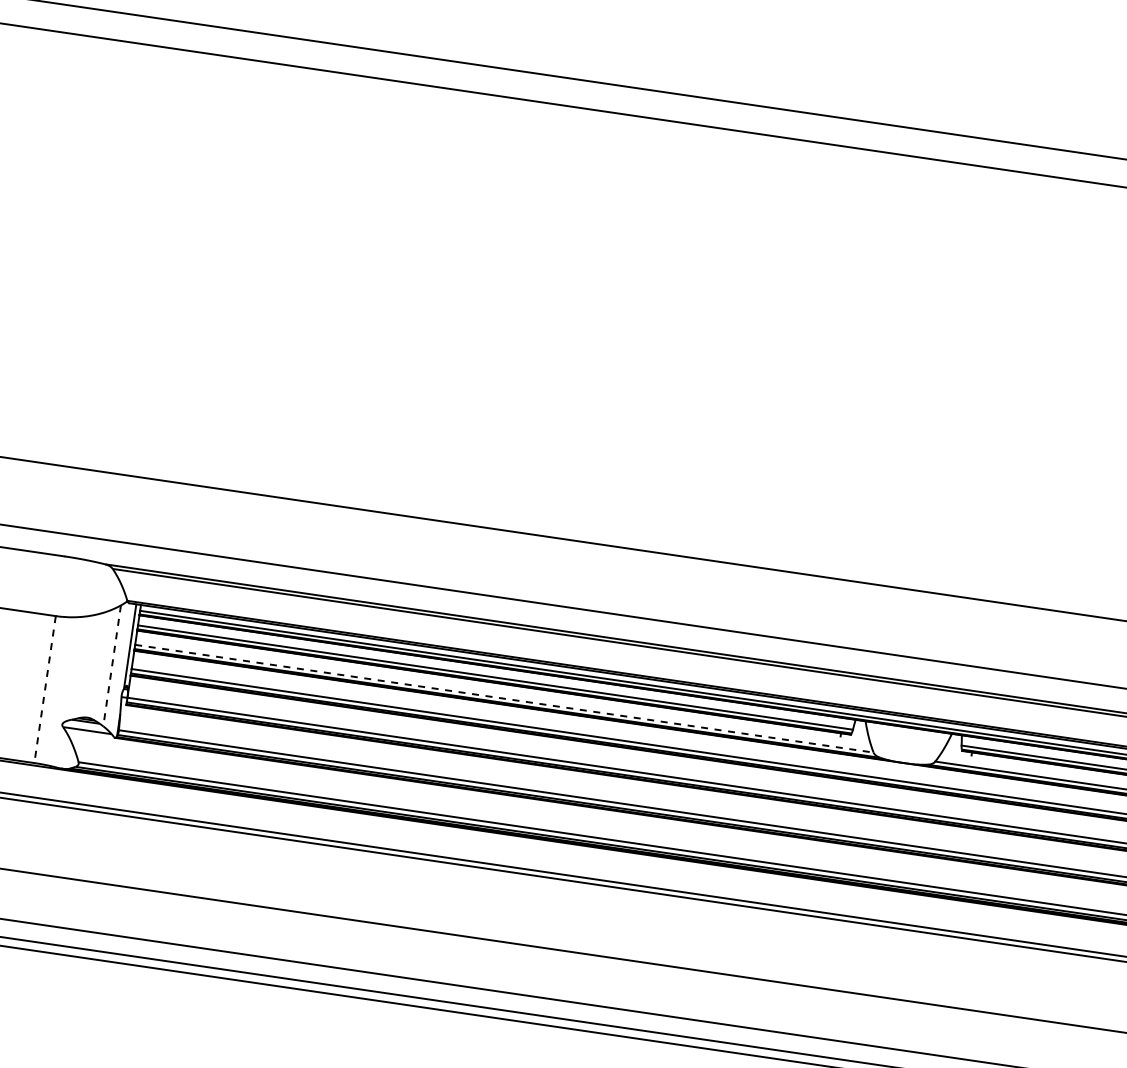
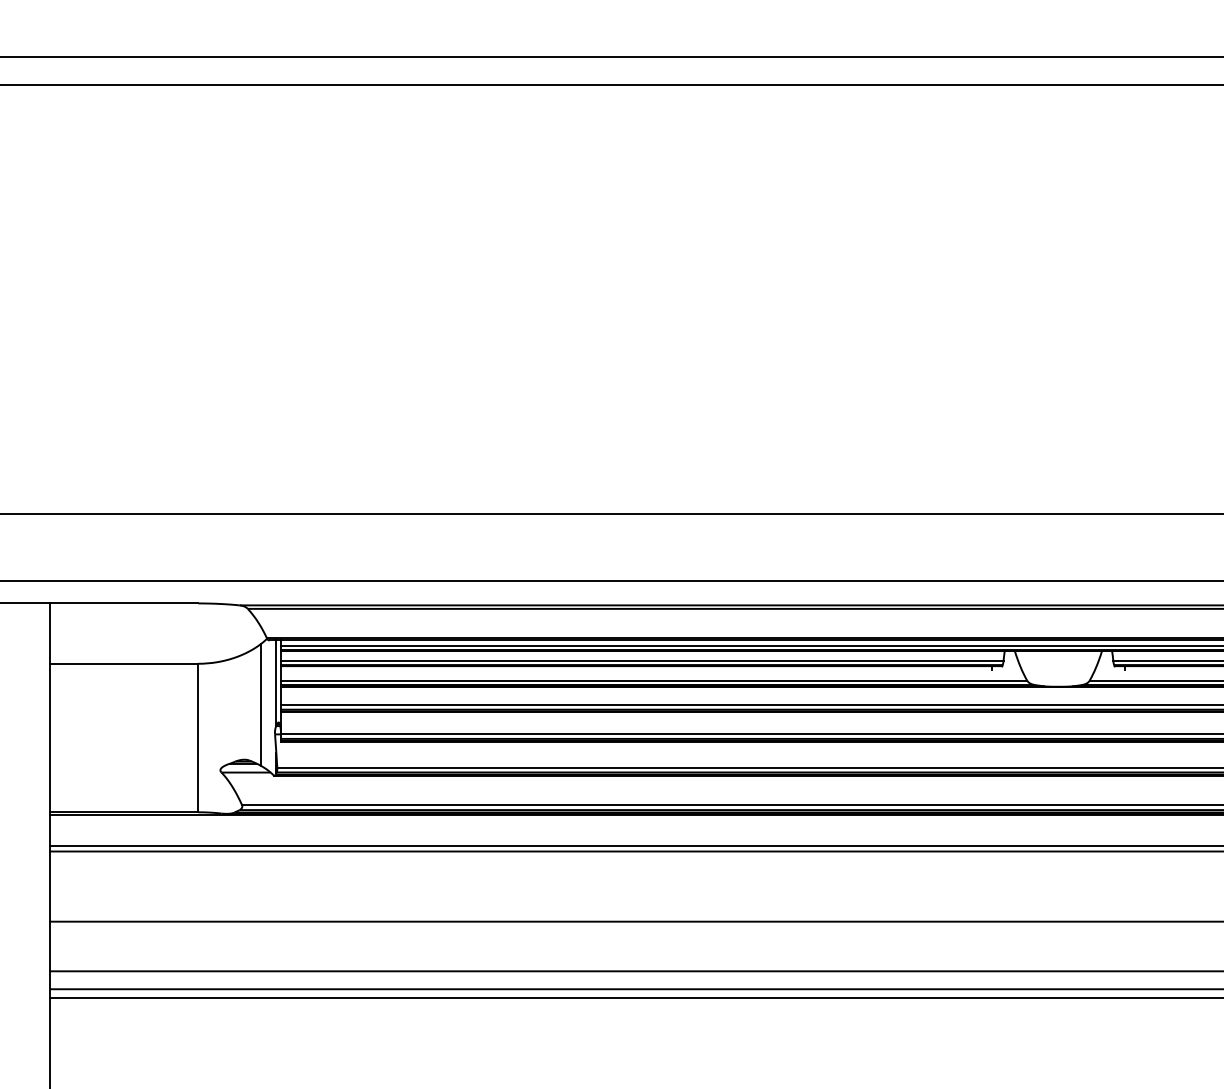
line: (112, 666) -> (261, 705), dashed -> solid
line: (45, 690) -> (198, 738), dashed -> solid
line: (504, 698) -> (654, 680), dashed -> solid

